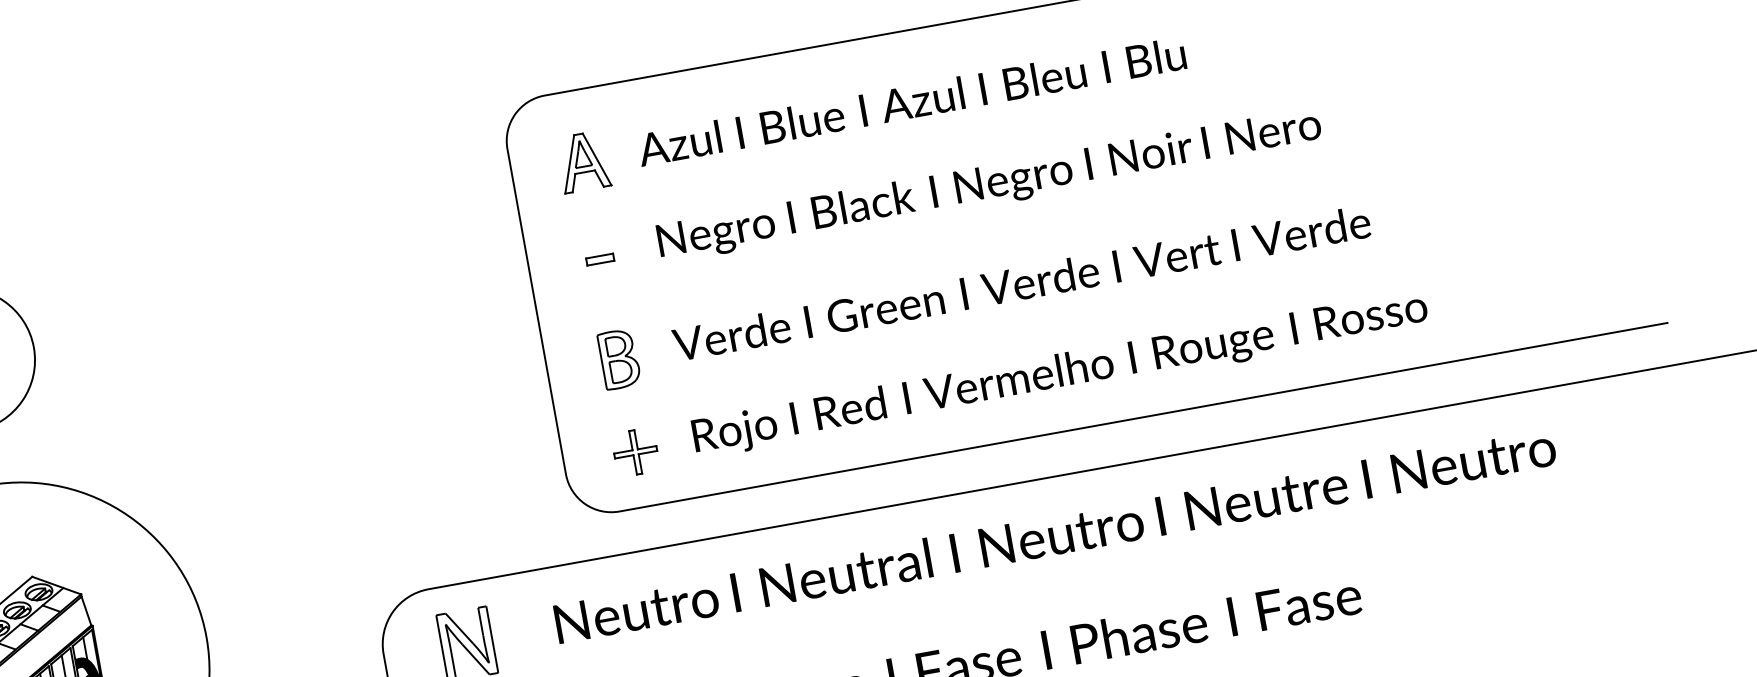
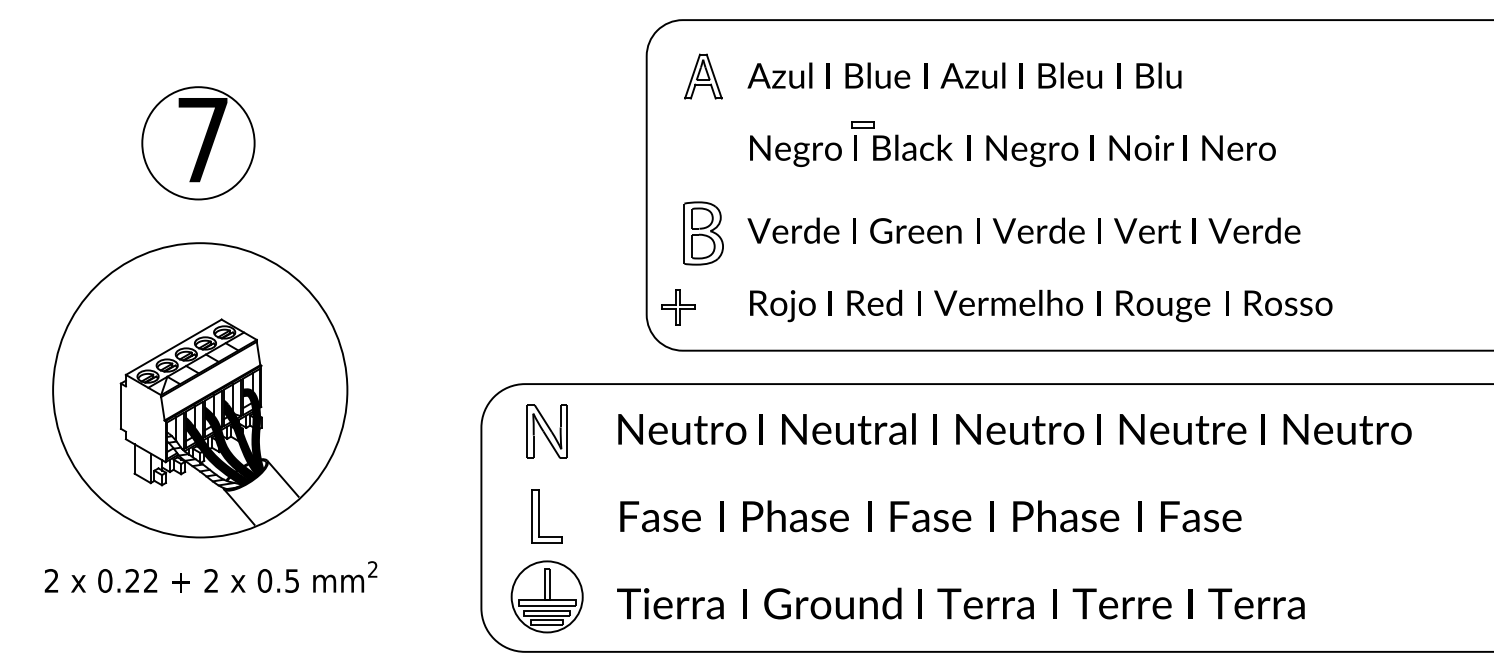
part: (599, 258) -> (862, 124), moved
part: (619, 359) -> (703, 233), size x1.4
part: (635, 452) -> (678, 307), moved

